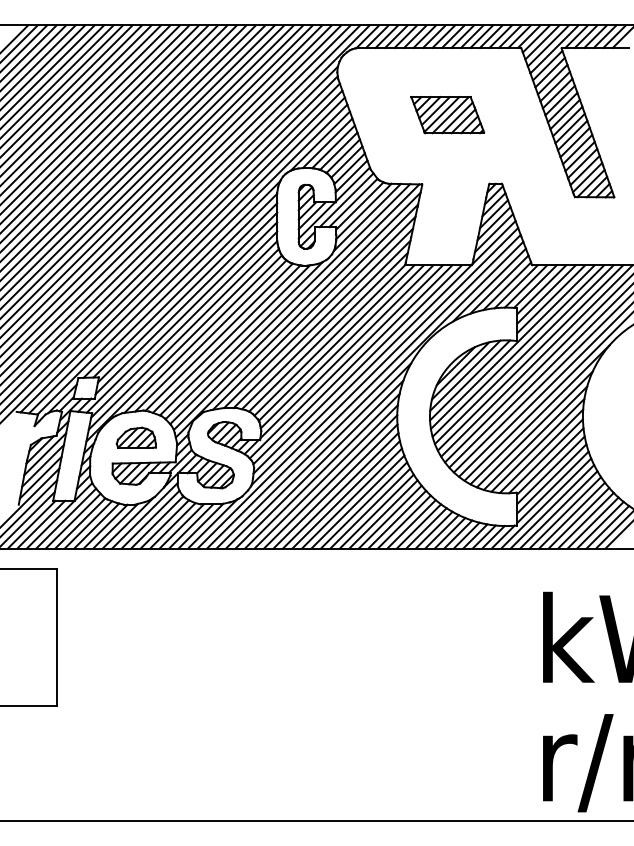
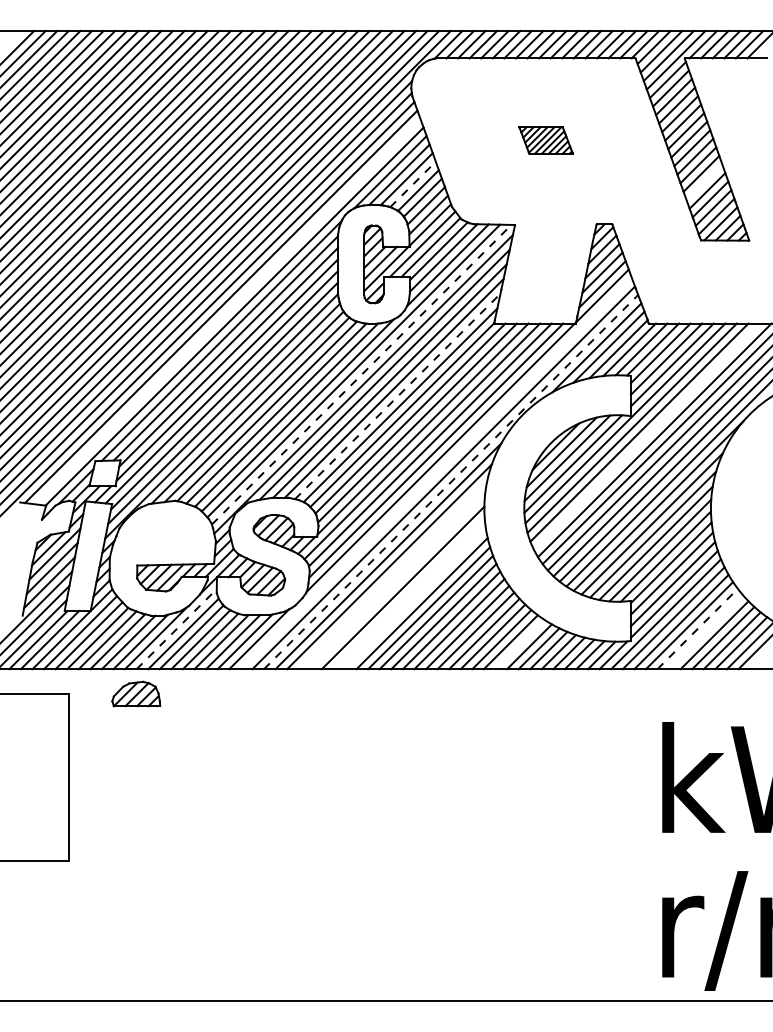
part: (447, 115) -> (545, 140), size x0.6
line: (577, 149) -> (704, 182), removed
line: (339, 151) -> (413, 184), solid -> dashed
line: (186, 255) -> (227, 311), removed
line: (296, 307) -> (361, 374), solid -> dashed
line: (326, 325) -> (398, 396), solid -> dashed
line: (530, 357) -> (646, 436), removed
line: (357, 388) -> (435, 473), removed
line: (370, 395) -> (451, 482), solid -> dashed
part: (136, 437) -> (136, 693), moved
line: (321, 470) -> (392, 574), removed
line: (326, 476) -> (397, 581), removed
line: (335, 486) -> (408, 593), removed
line: (339, 490) -> (414, 598), removed
line: (144, 516) -> (176, 629), solid -> dashed
line: (571, 516) -> (697, 629), solid -> dashed
line: (578, 518) -> (705, 632), removed
line: (426, 528) -> (519, 644), removed

